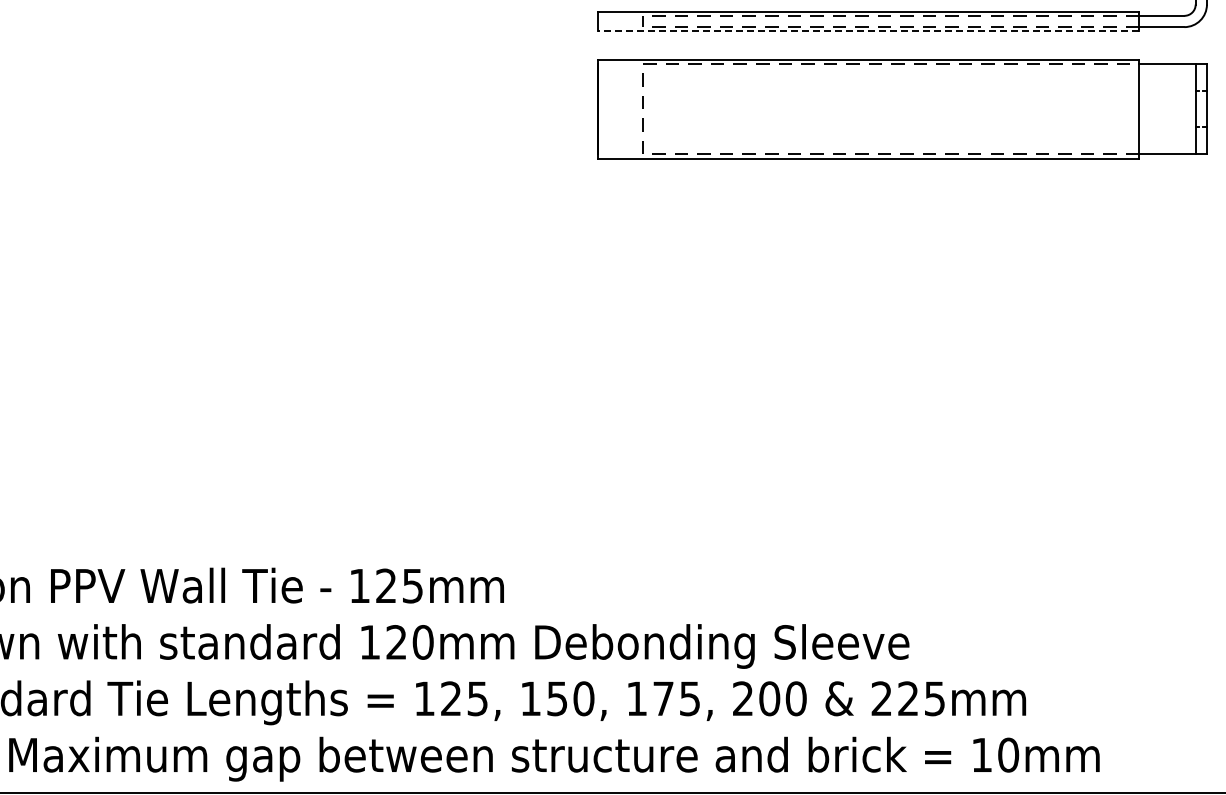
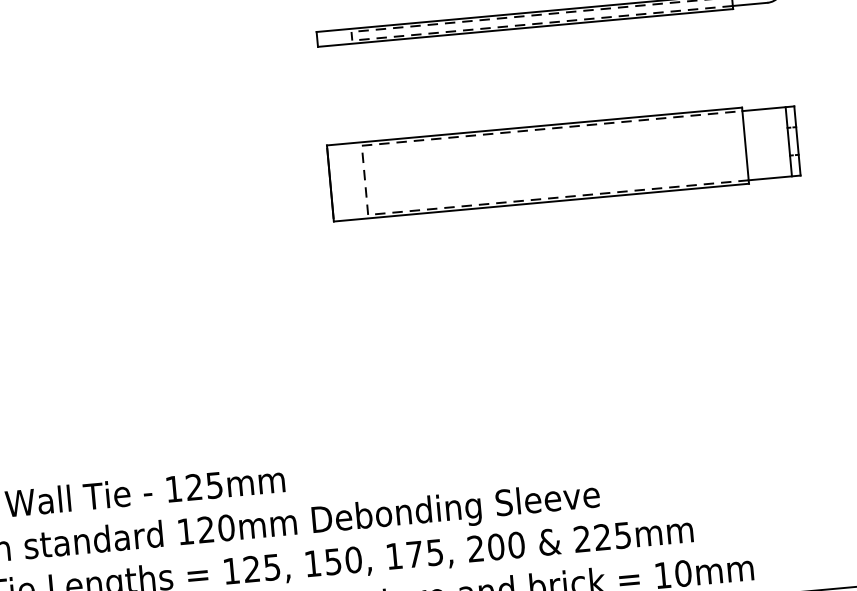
line: (868, 31) -> (525, 28), dashed -> solid
part: (902, 109) -> (563, 162), moved

